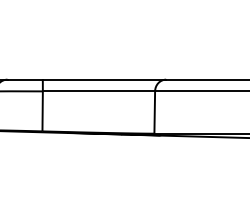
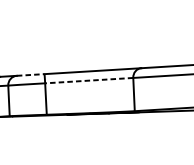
line: (25, 79) -> (30, 74), solid -> dashed
line: (98, 91) -> (88, 80), solid -> dashed

